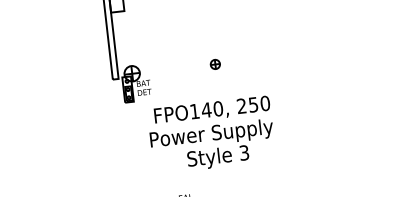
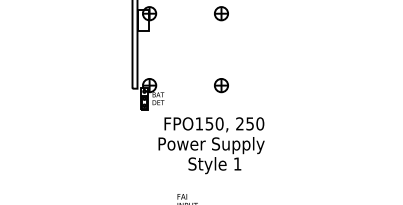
part: (215, 64) -> (221, 85), size x1.67
text: (206, 109) -> (209, 123), FPO140, -> FPO150,
text: (244, 152) -> (237, 163), 3 -> 1

